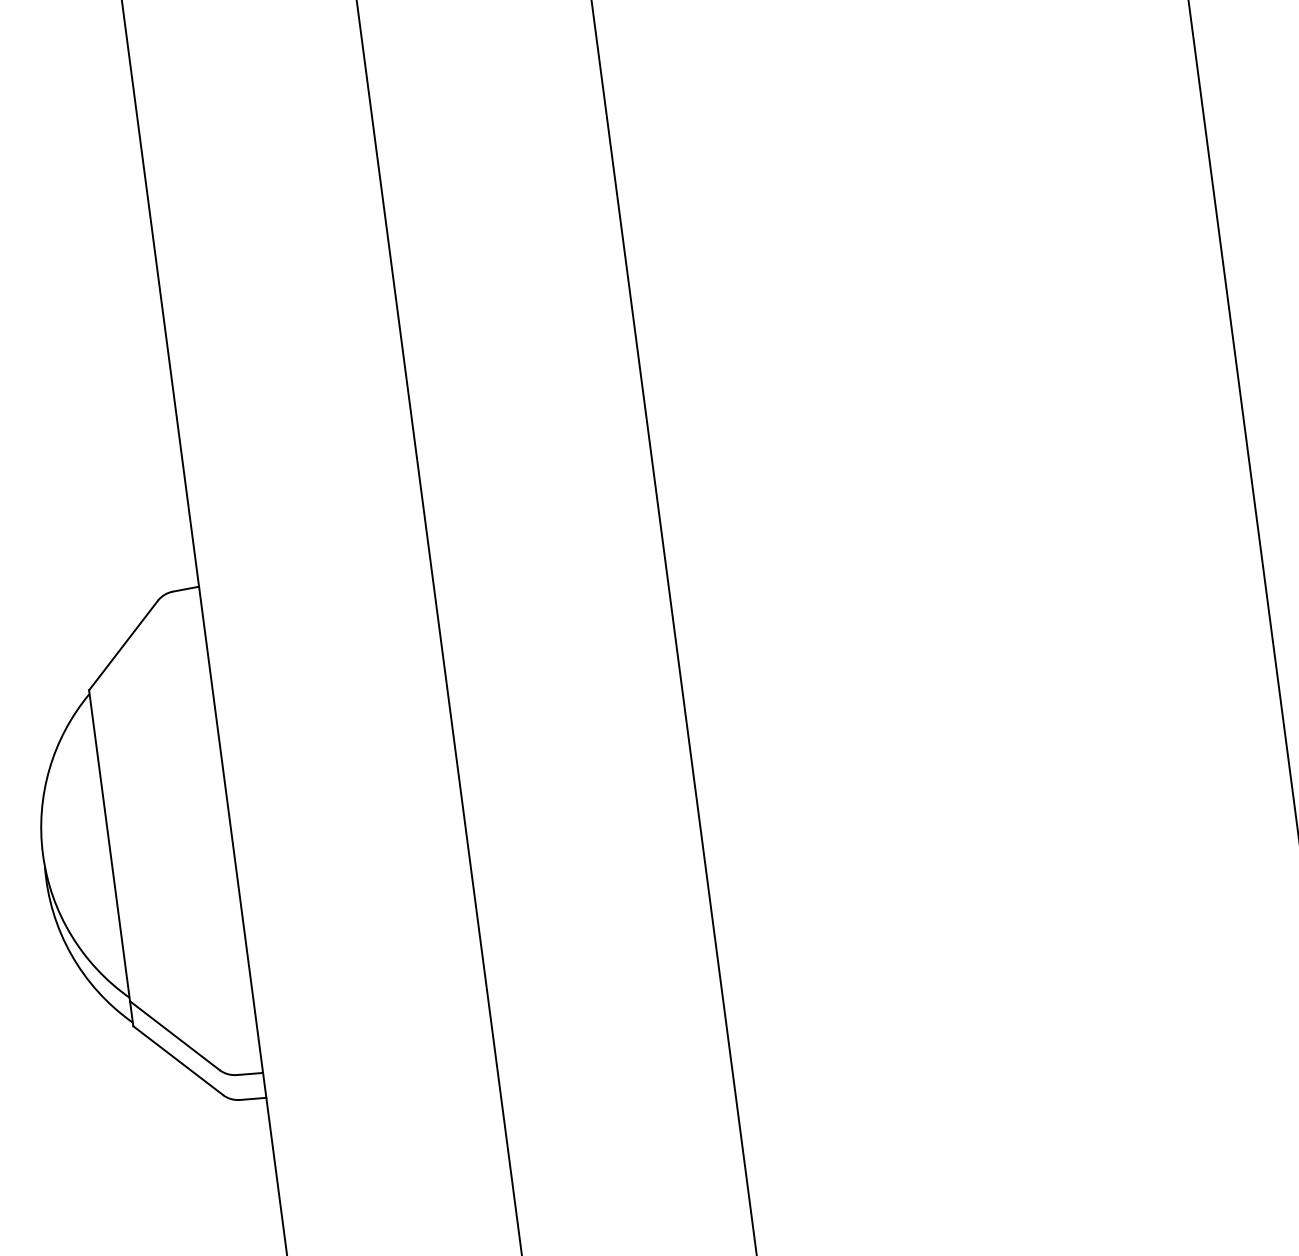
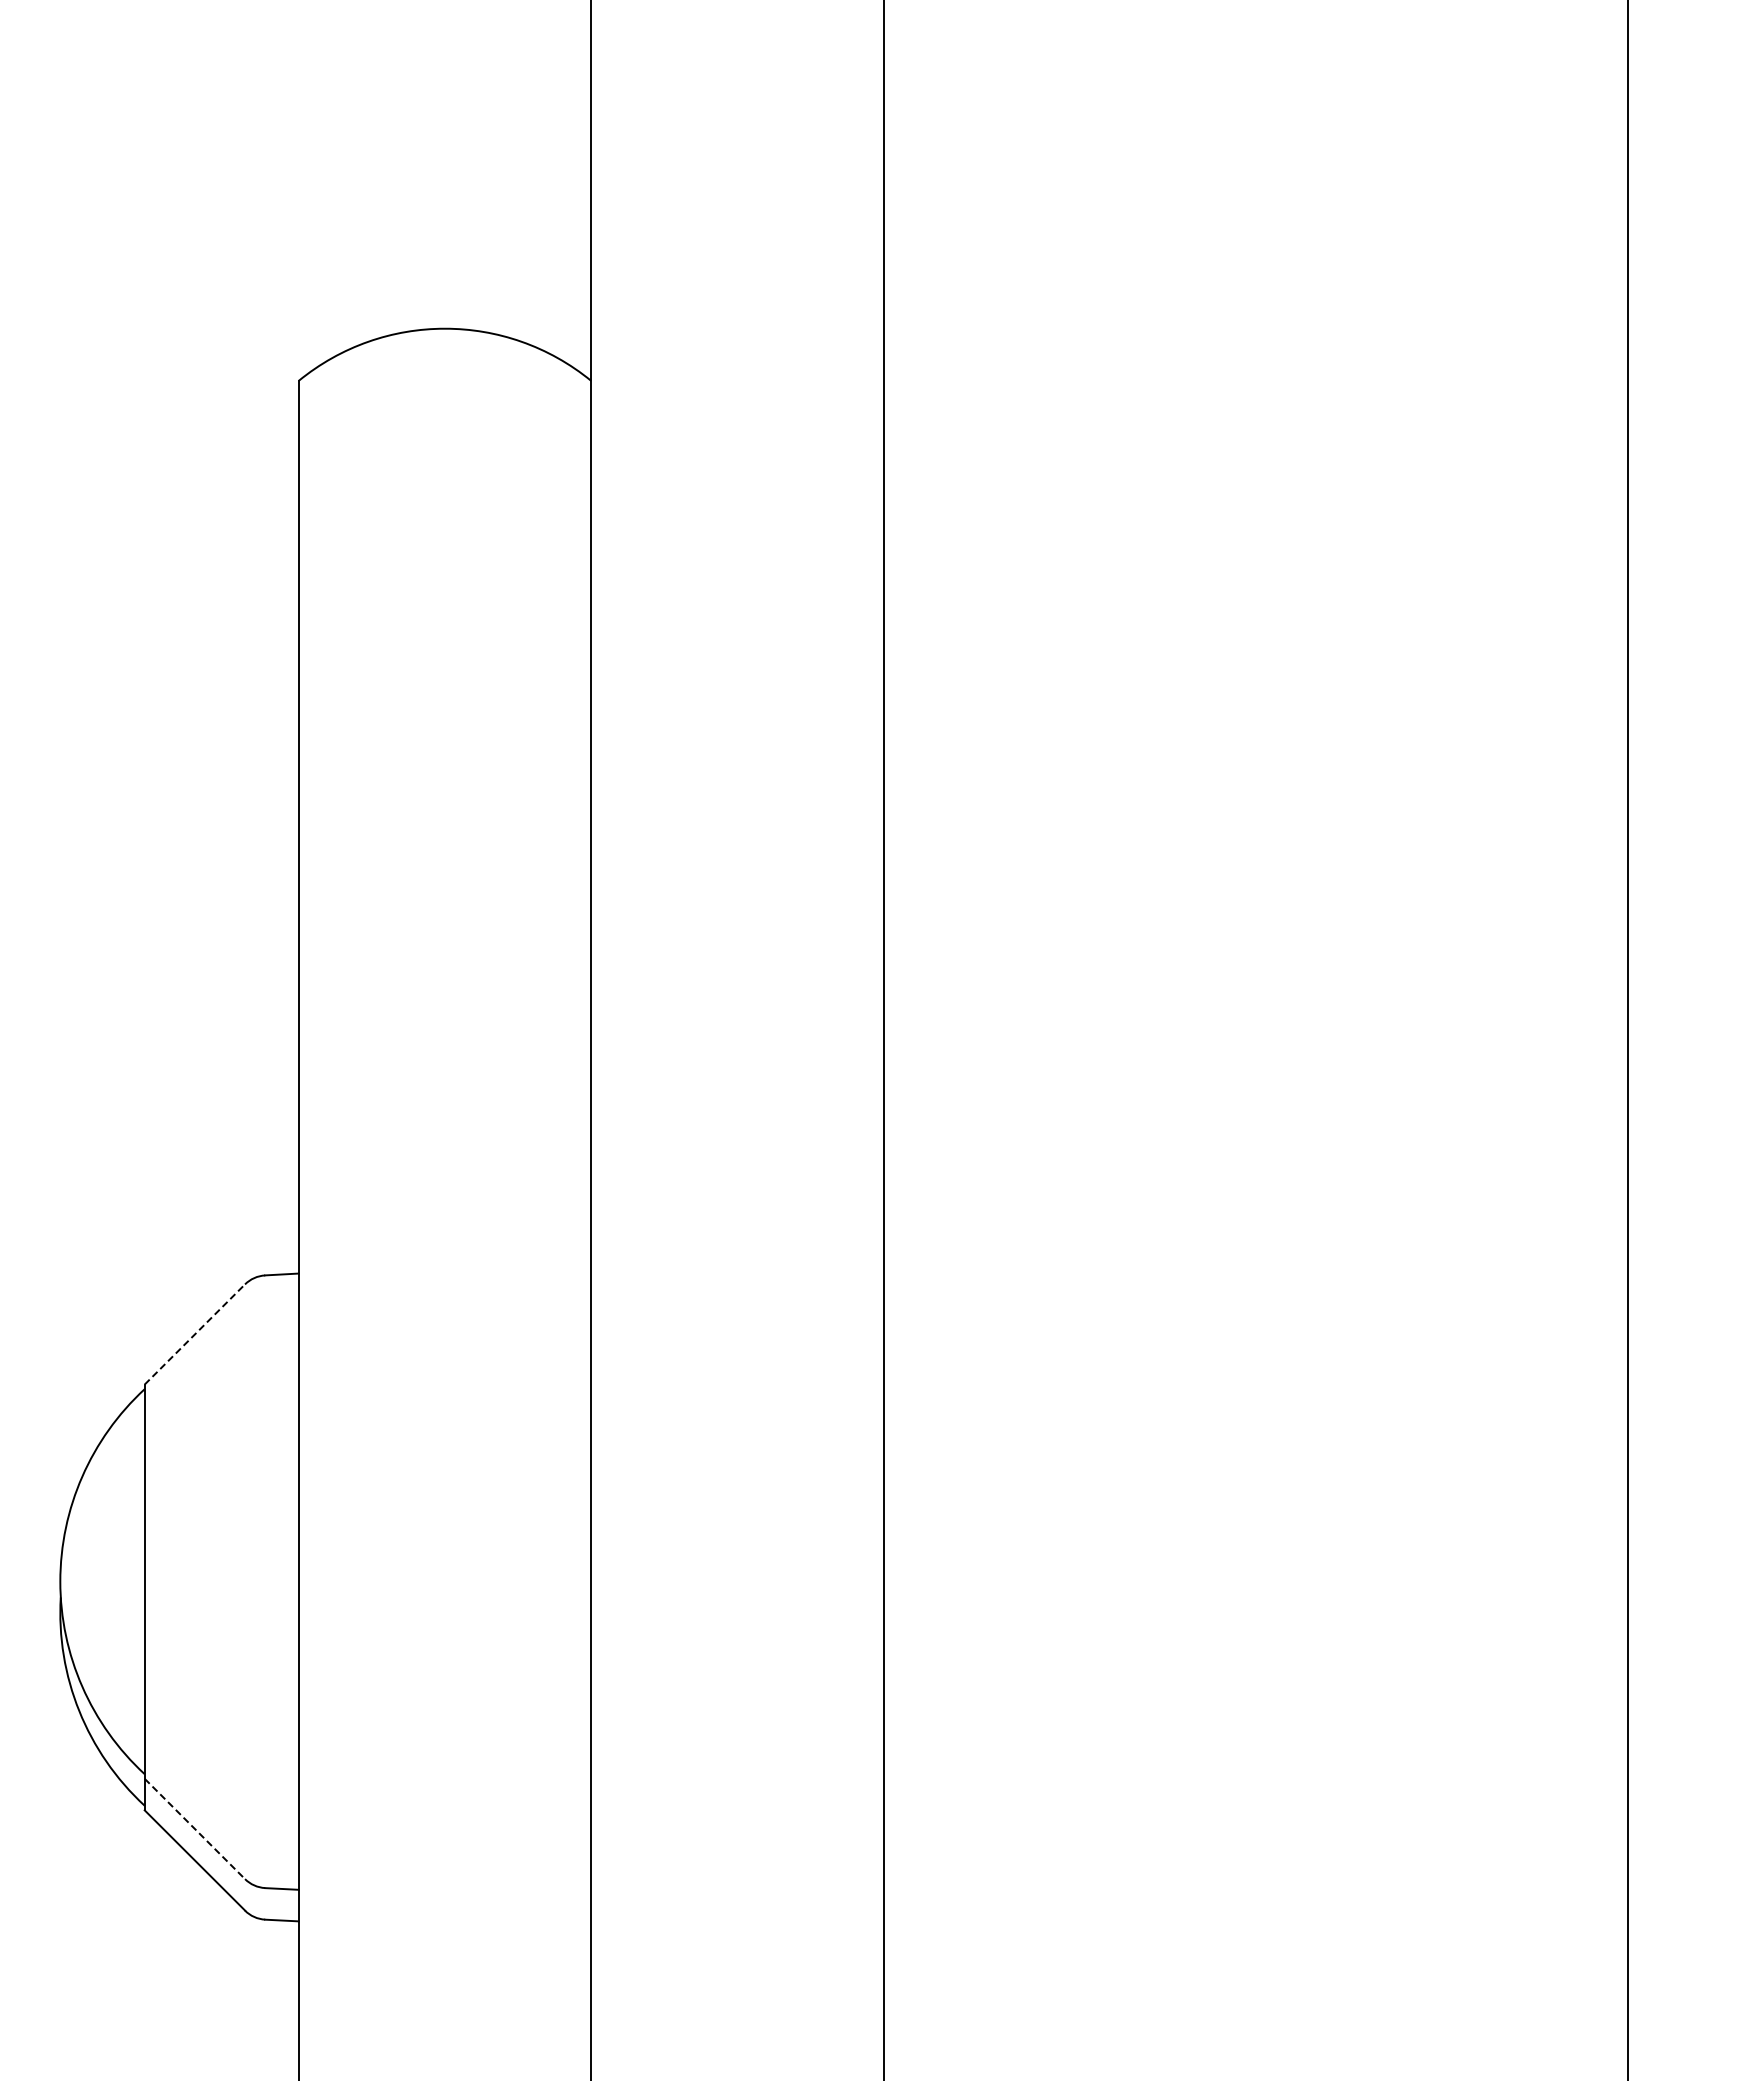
line: (123, 645) -> (194, 1334), solid -> dashed
line: (174, 1035) -> (194, 1828), solid -> dashed

